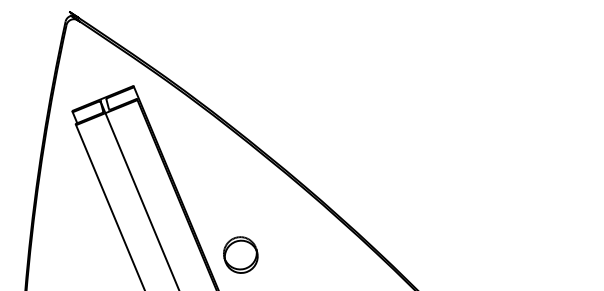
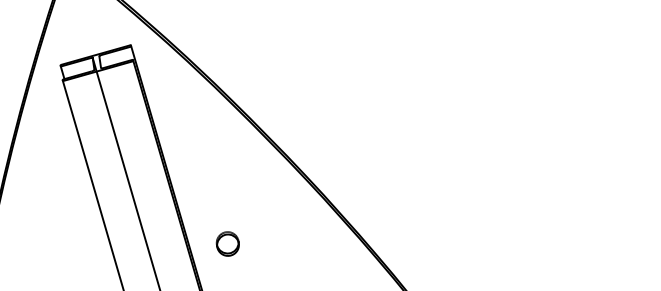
part: (240, 254) -> (227, 243), size x0.6

